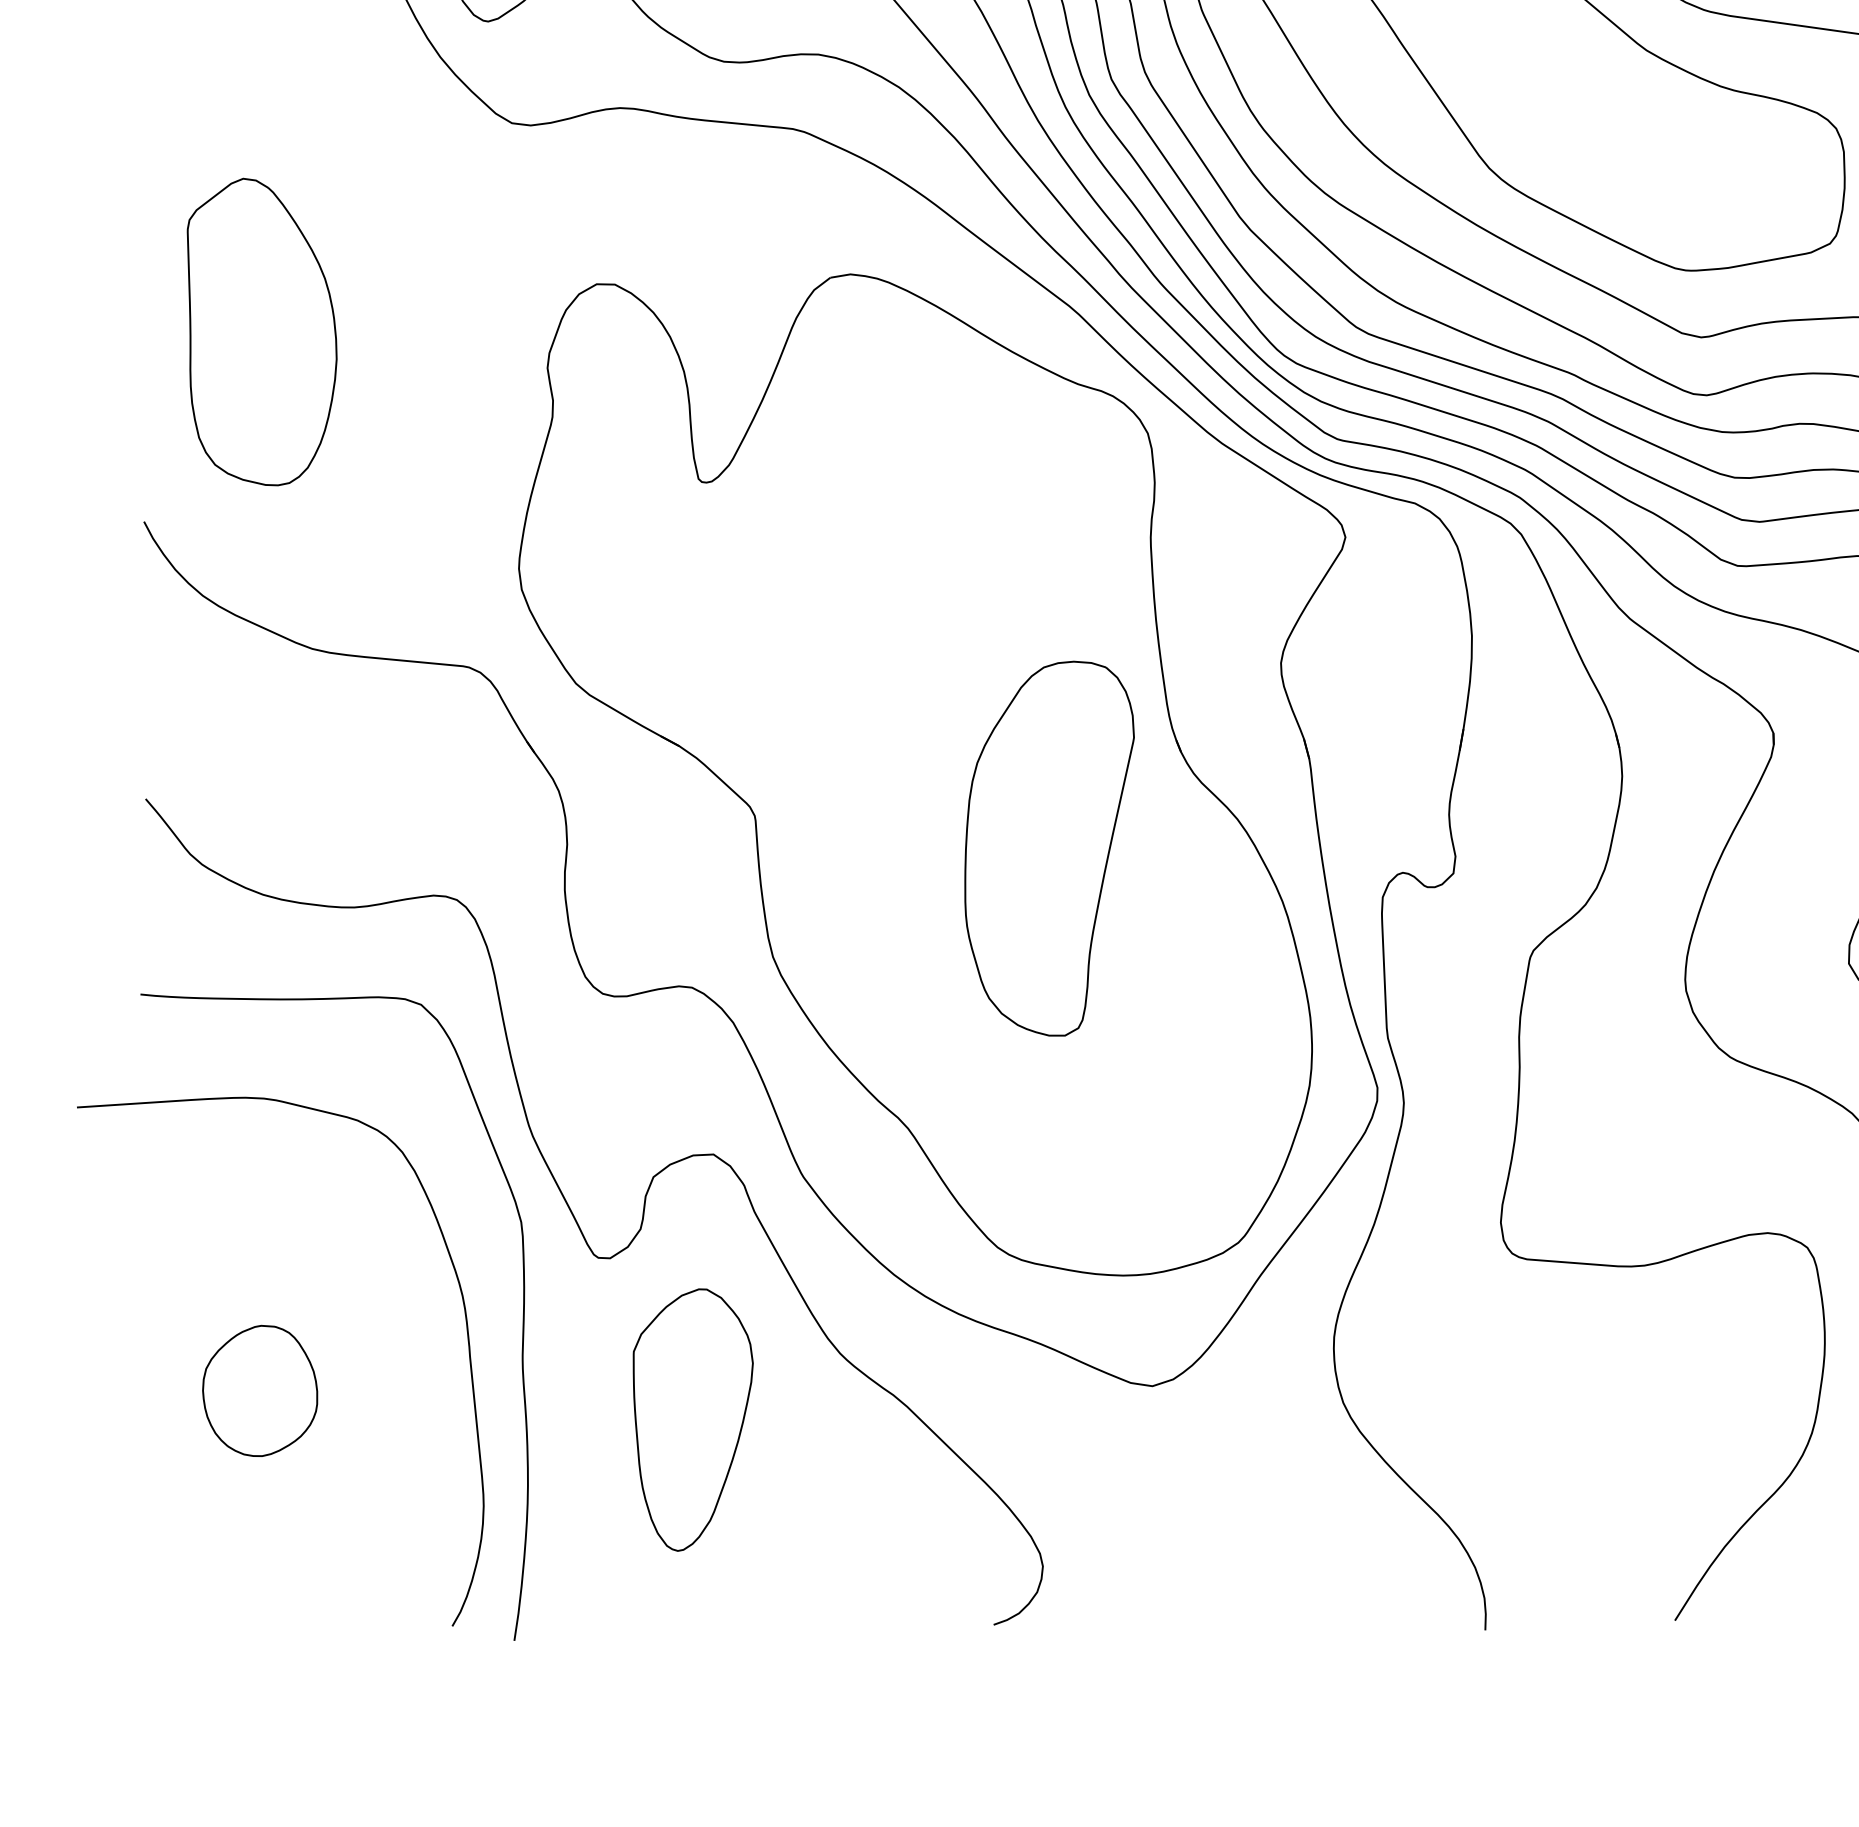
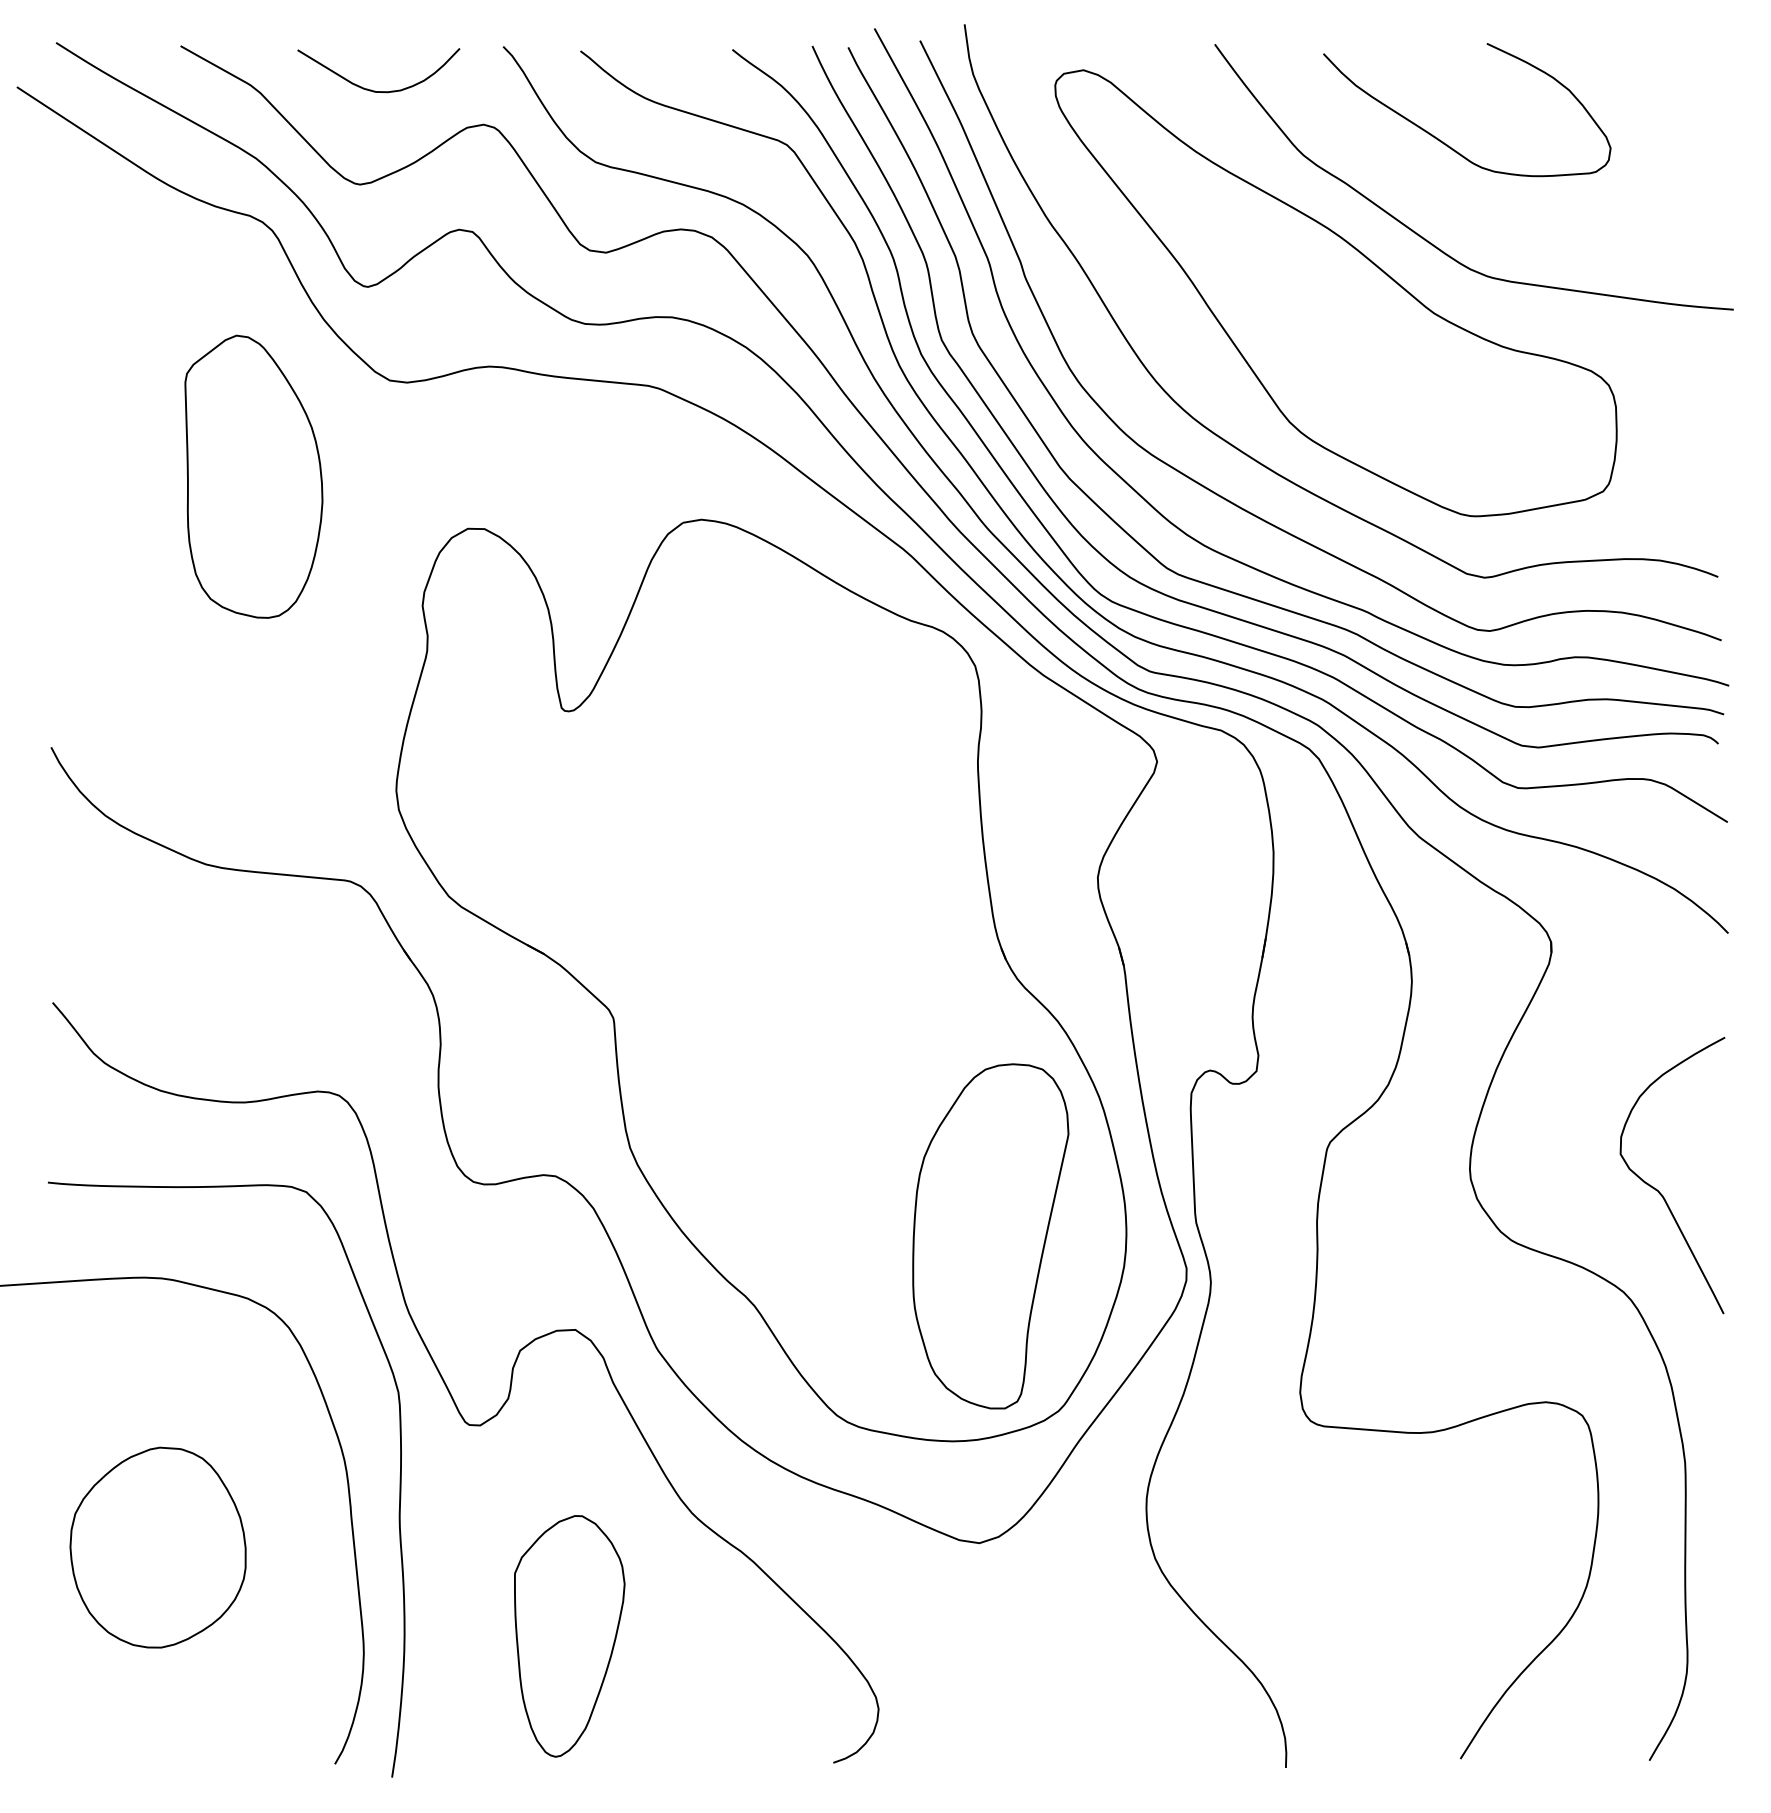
part: (261, 331) -> (253, 476), moved
part: (1049, 848) -> (990, 1236), moved
part: (259, 1390) -> (157, 1547), size x1.67
part: (692, 1420) -> (569, 1636), moved

